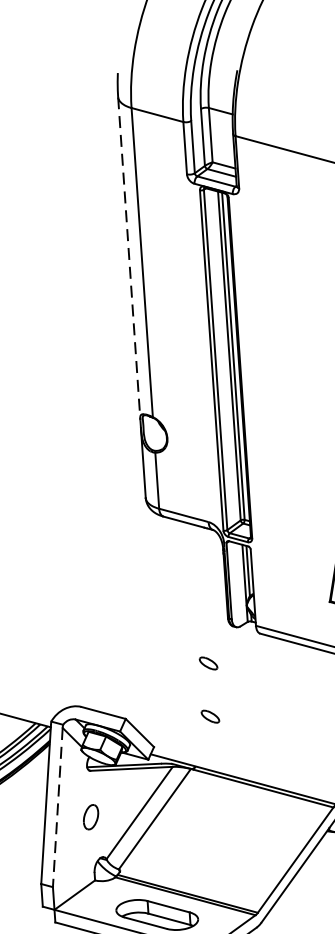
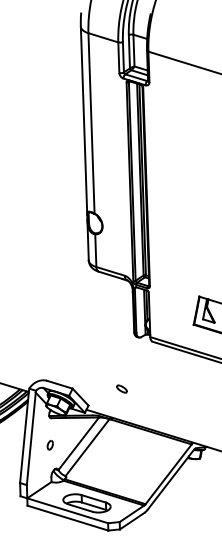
line: (130, 259) -> (84, 121), dashed -> solid
part: (207, 662) -> (121, 357), removed
line: (58, 808) -> (31, 439), dashed -> solid
part: (89, 817) -> (49, 445), size x0.62

